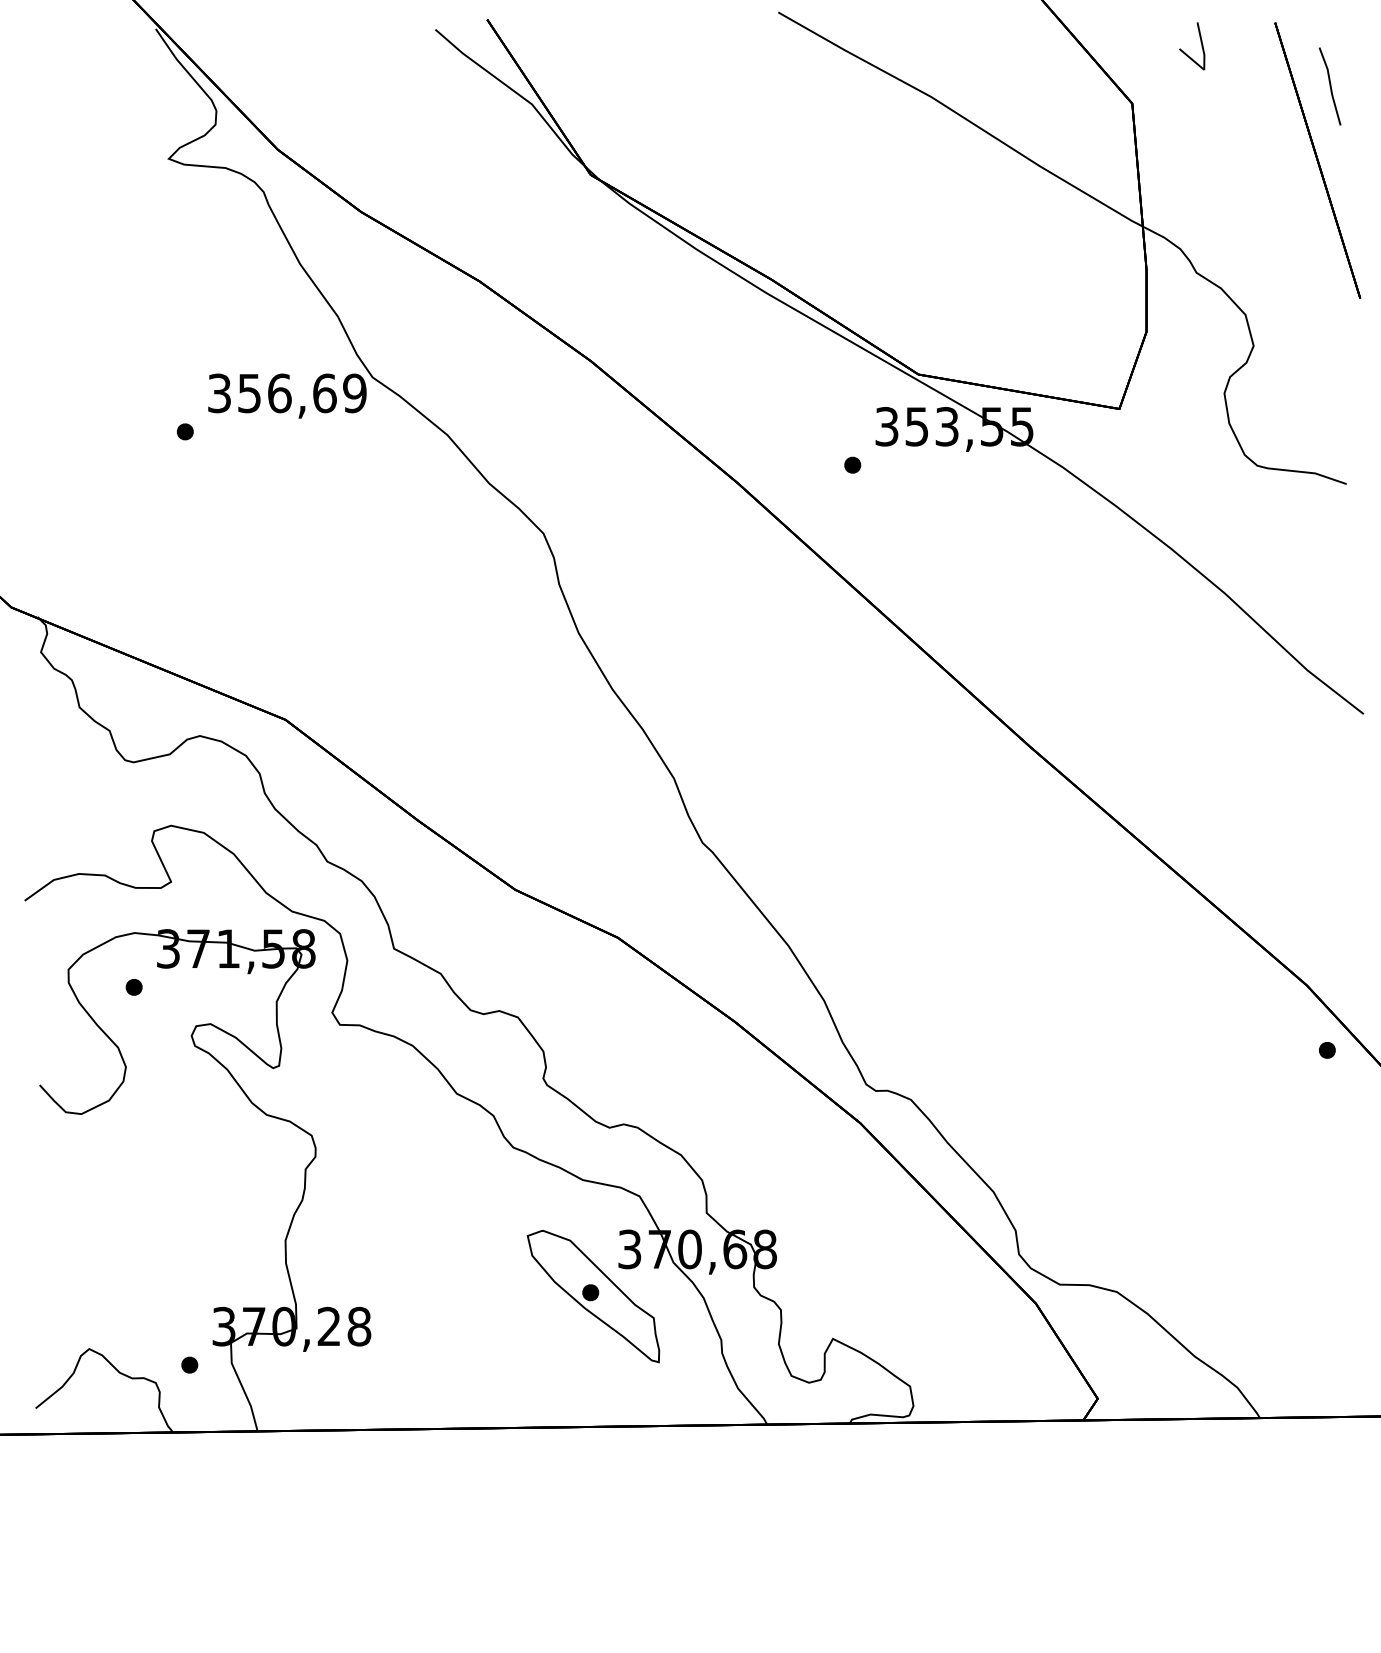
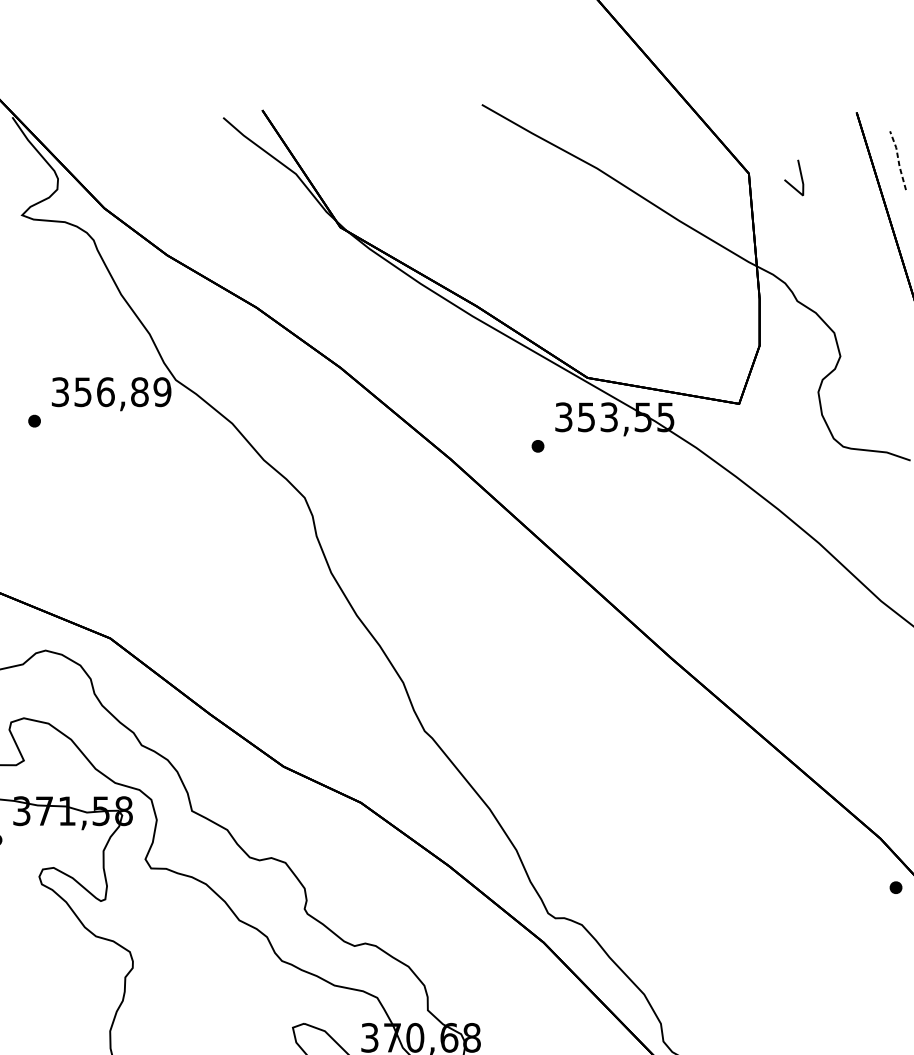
line: (1200, 42) -> (800, 174), moved
line: (1330, 86) -> (898, 160), solid -> dashed
text: (324, 393) -> (139, 392), 356,69 -> 356,89

